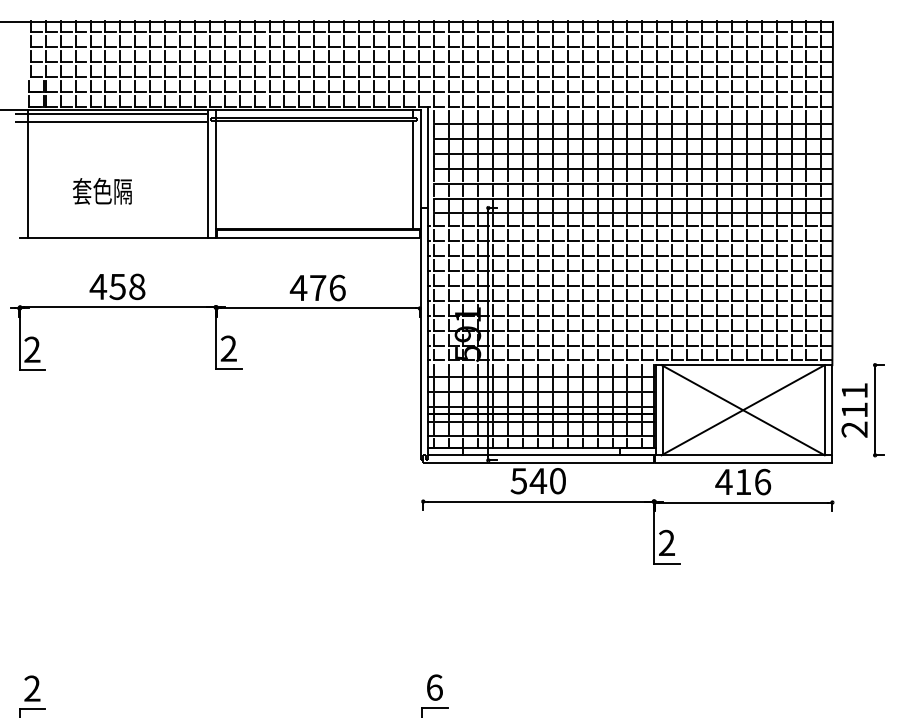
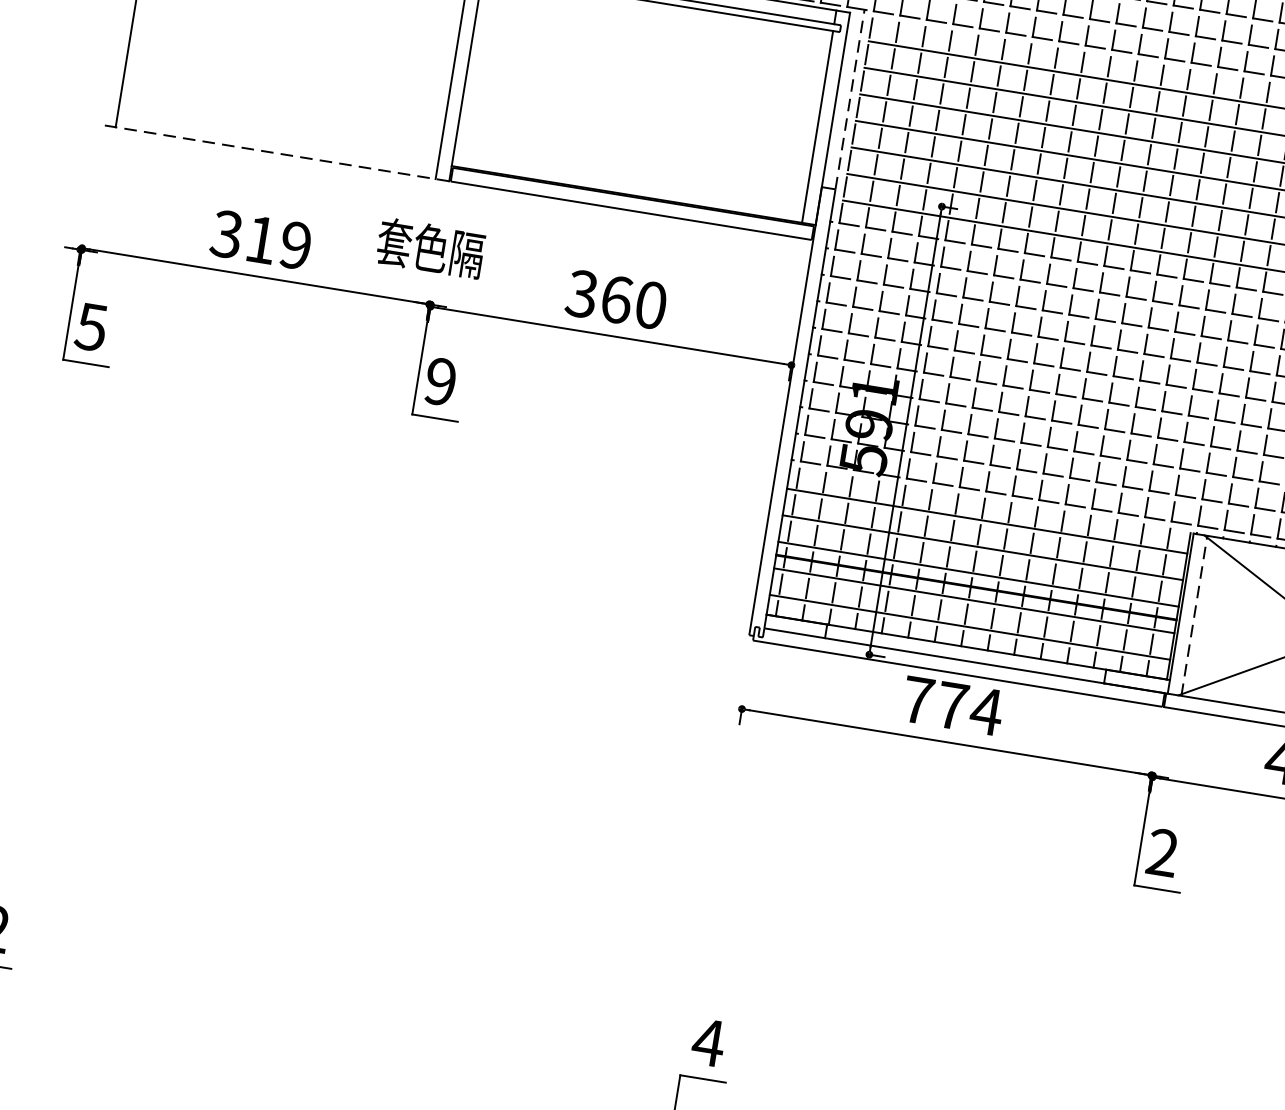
line: (428, 157) -> (850, 99), solid -> dashed
text: (101, 191) -> (428, 248), moved
line: (117, 237) -> (275, 152), solid -> dashed
text: (117, 286) -> (260, 239), 458 -> 319
text: (317, 287) -> (615, 298), 476 -> 360
text: (228, 348) -> (440, 381), 2 -> 9
text: (32, 349) -> (91, 326), 2 -> 5
line: (663, 409) -> (1194, 614), solid -> dashed
text: (538, 481) -> (952, 706), 540 -> 774
text: (434, 687) -> (708, 1042), 6 -> 4

